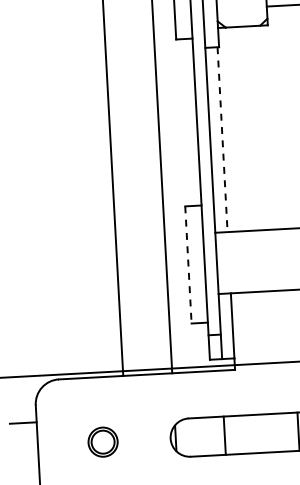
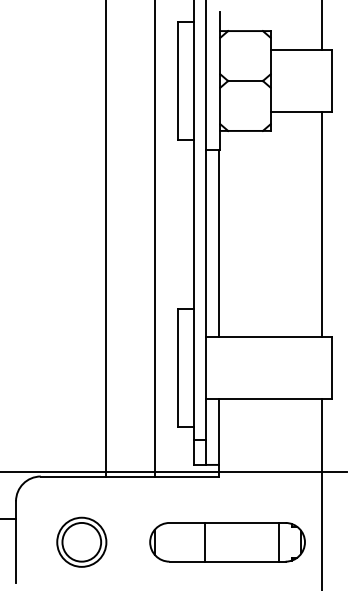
line: (222, 140) -> (218, 244), dashed -> solid
line: (188, 265) -> (177, 368), dashed -> solid
part: (102, 441) -> (81, 541), size x1.67

